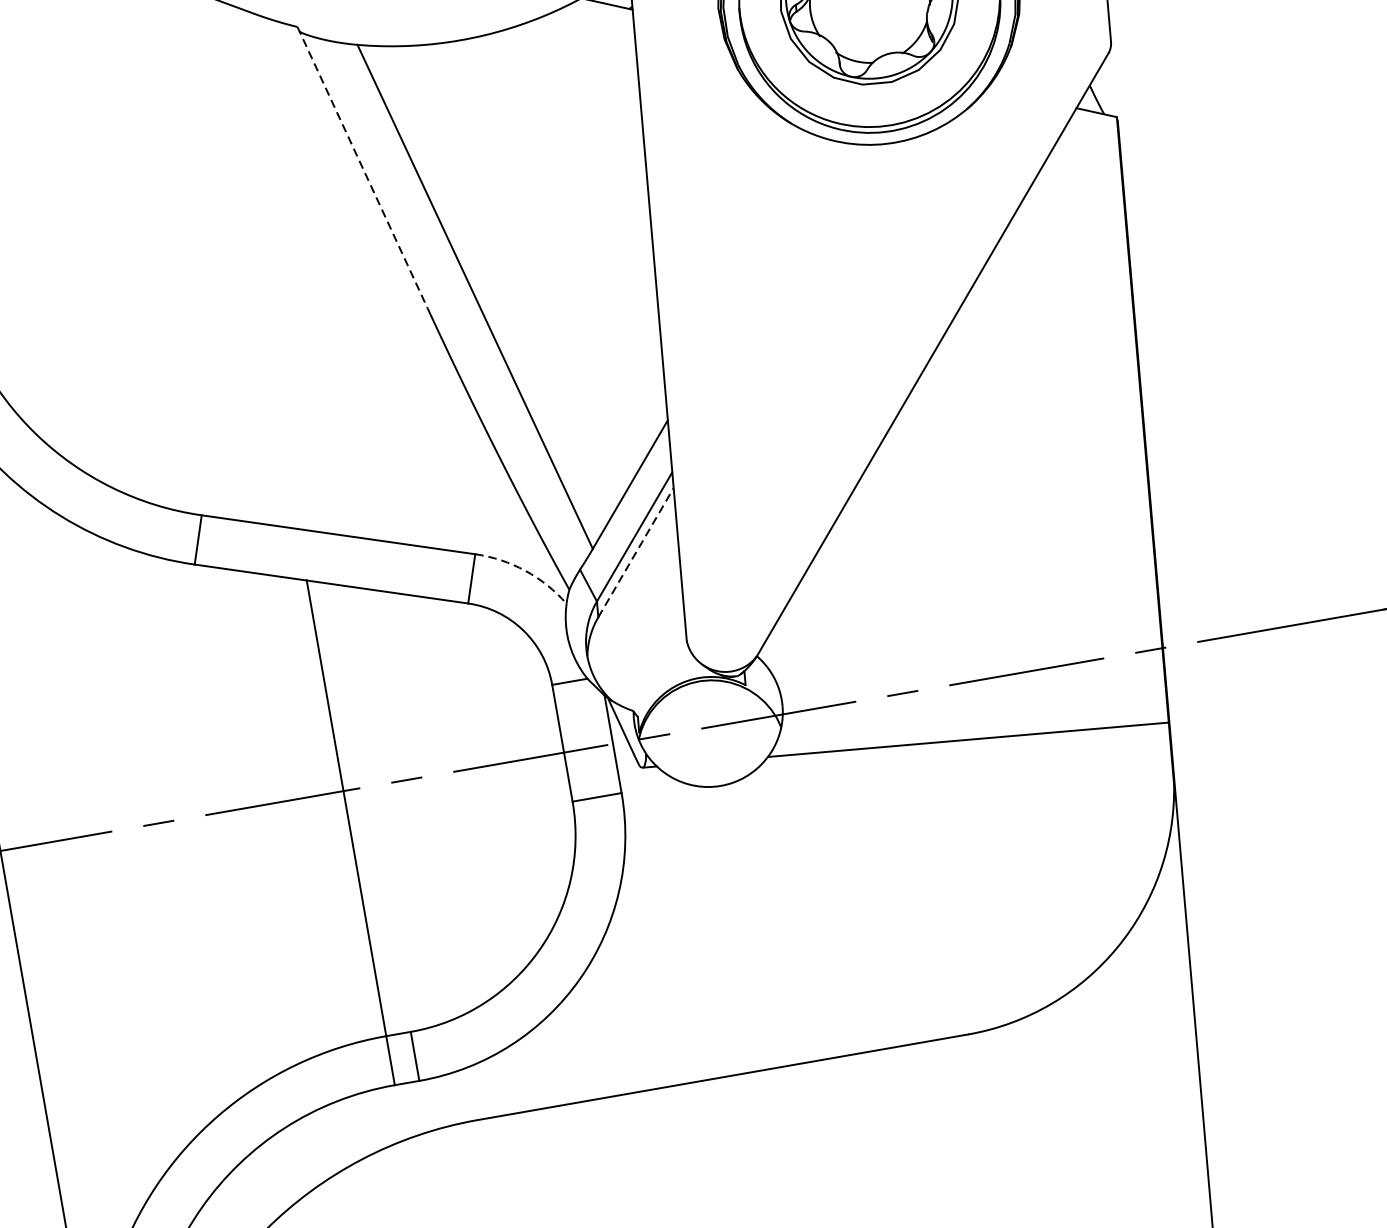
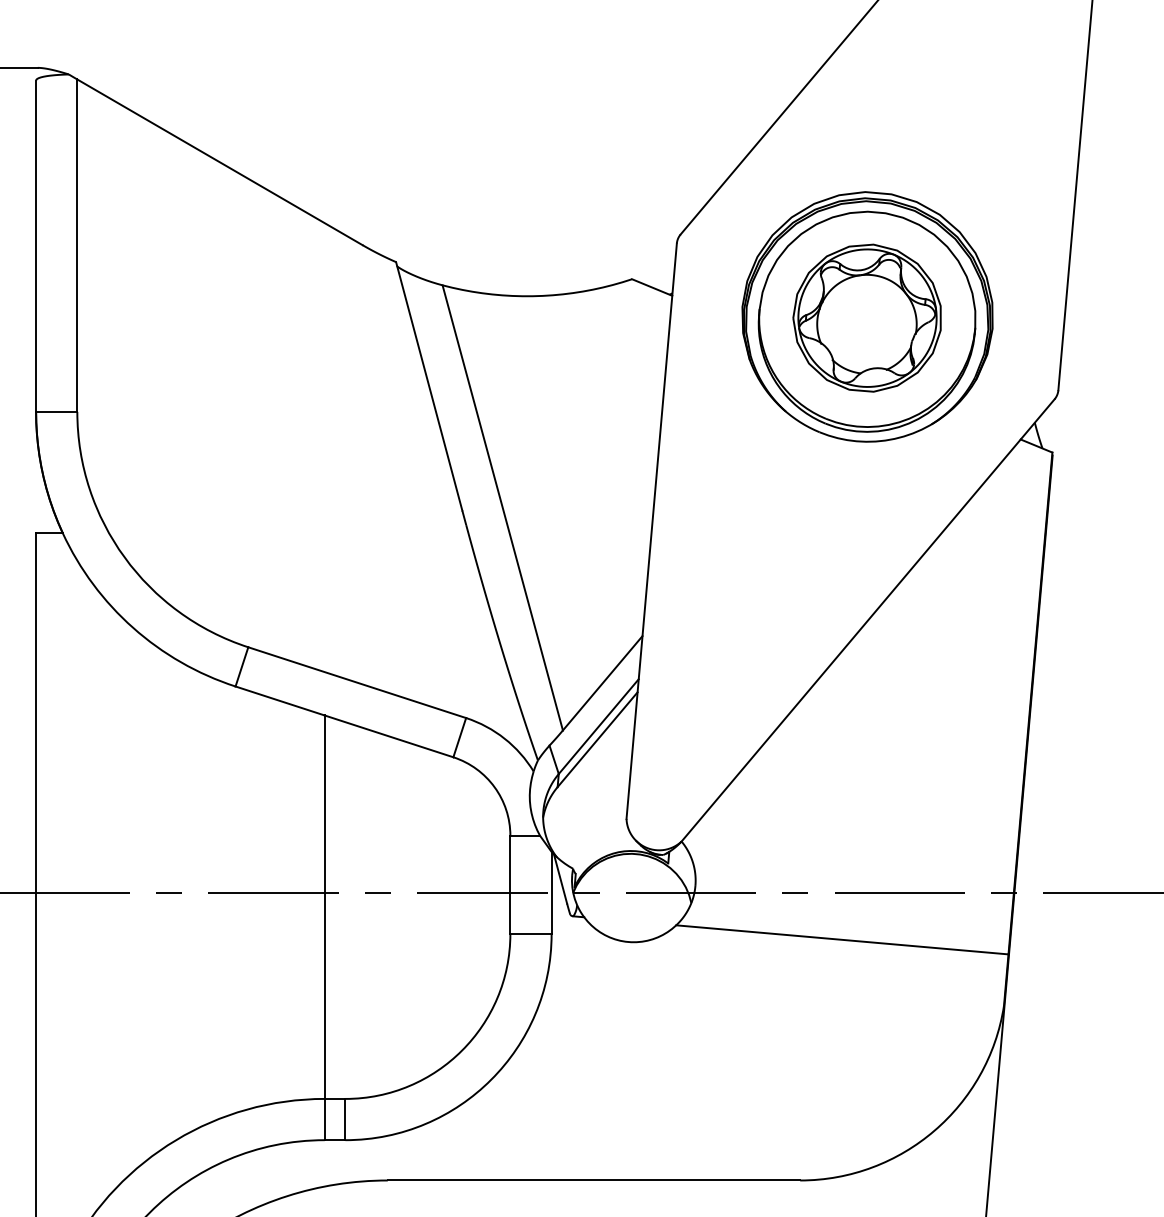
line: (362, 167) -> (429, 386), dashed -> solid
line: (635, 552) -> (597, 739), dashed -> solid
arc: (525, 570) -> (504, 738), dashed -> solid

